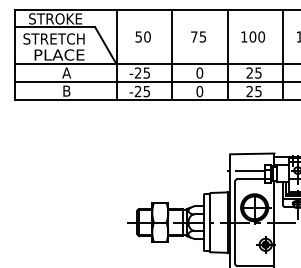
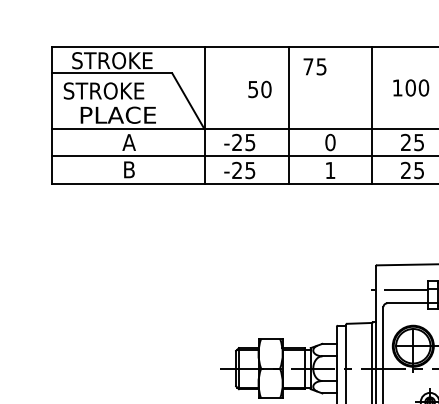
text: (142, 36) -> (258, 88), moved
text: (198, 36) -> (314, 66), moved
text: (67, 38) -> (130, 90), STRETCH -> STROKE
text: (199, 91) -> (329, 170), 0 -> 1

